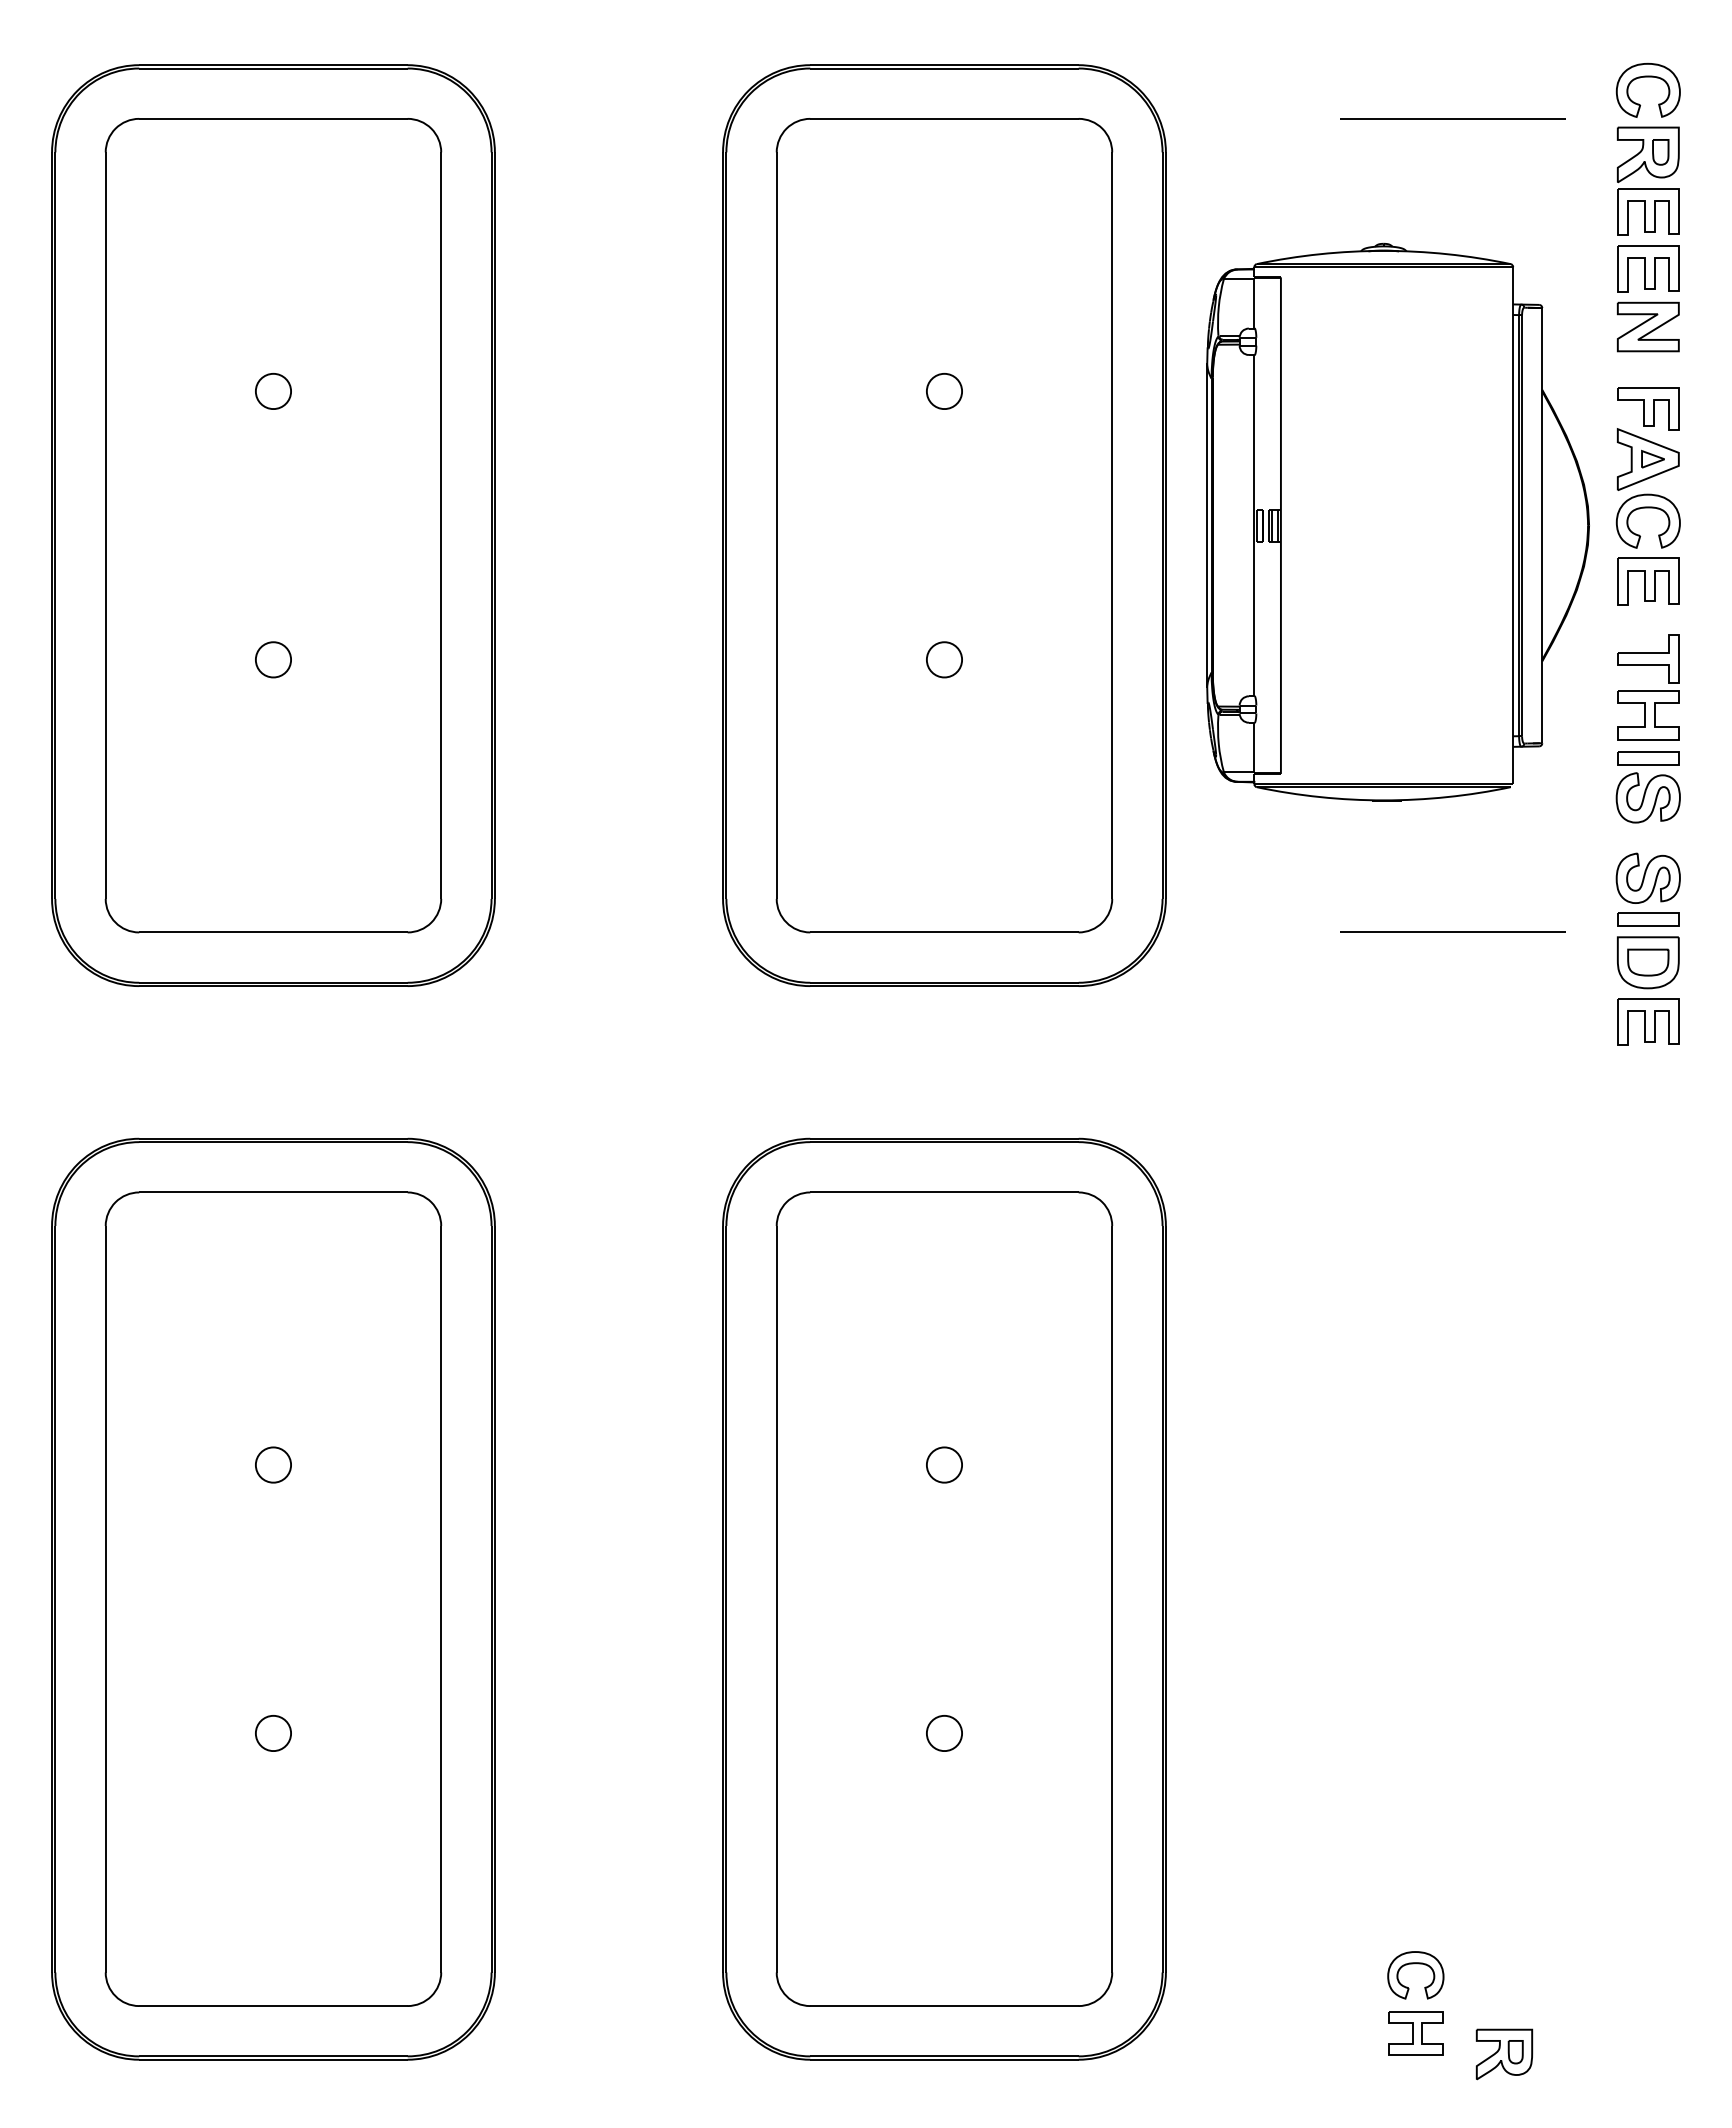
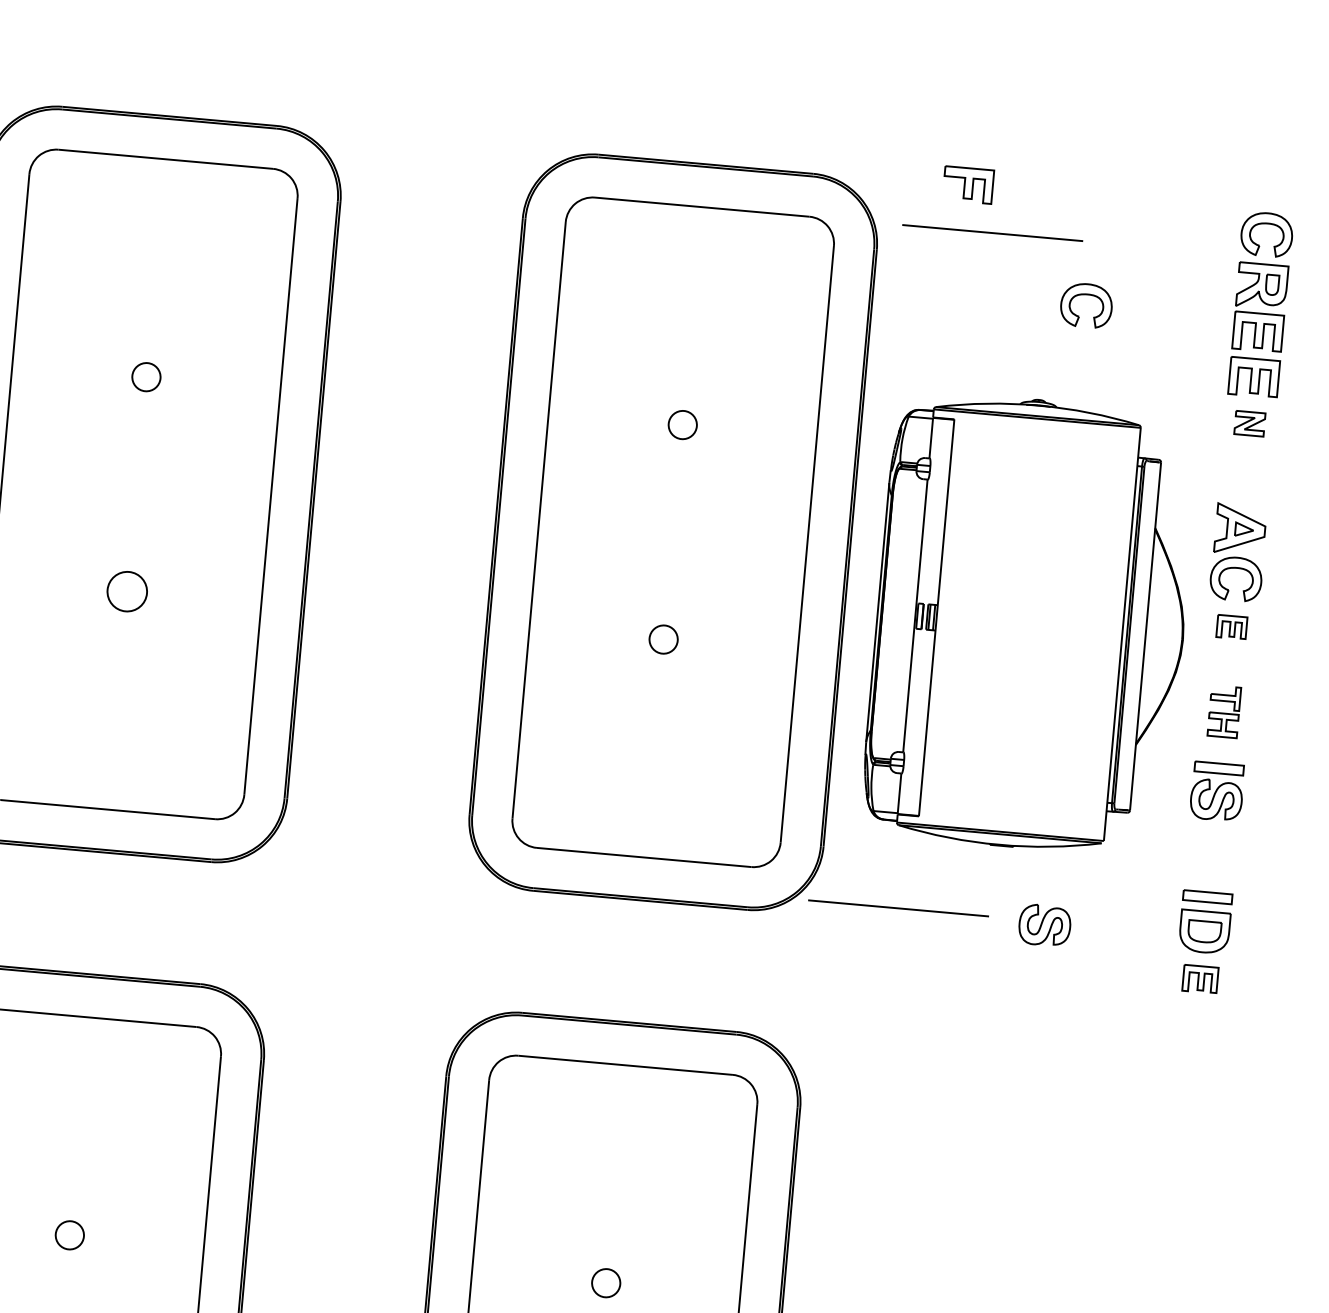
line: (1452, 118) -> (992, 232), moved
part: (1431, 185) -> (1086, 295), added
part: (1647, 326) -> (1249, 423), size x0.6
part: (1648, 408) -> (968, 184), moved
part: (1397, 521) -> (1030, 622), moved
part: (1648, 581) -> (1231, 627), size x0.6
part: (273, 659) -> (127, 591), size x1.4
part: (1648, 687) -> (1224, 711), size x0.6
part: (1647, 877) -> (1044, 924), moved
line: (1452, 931) -> (898, 907), moved
part: (1648, 1021) -> (1200, 978), size x0.7

